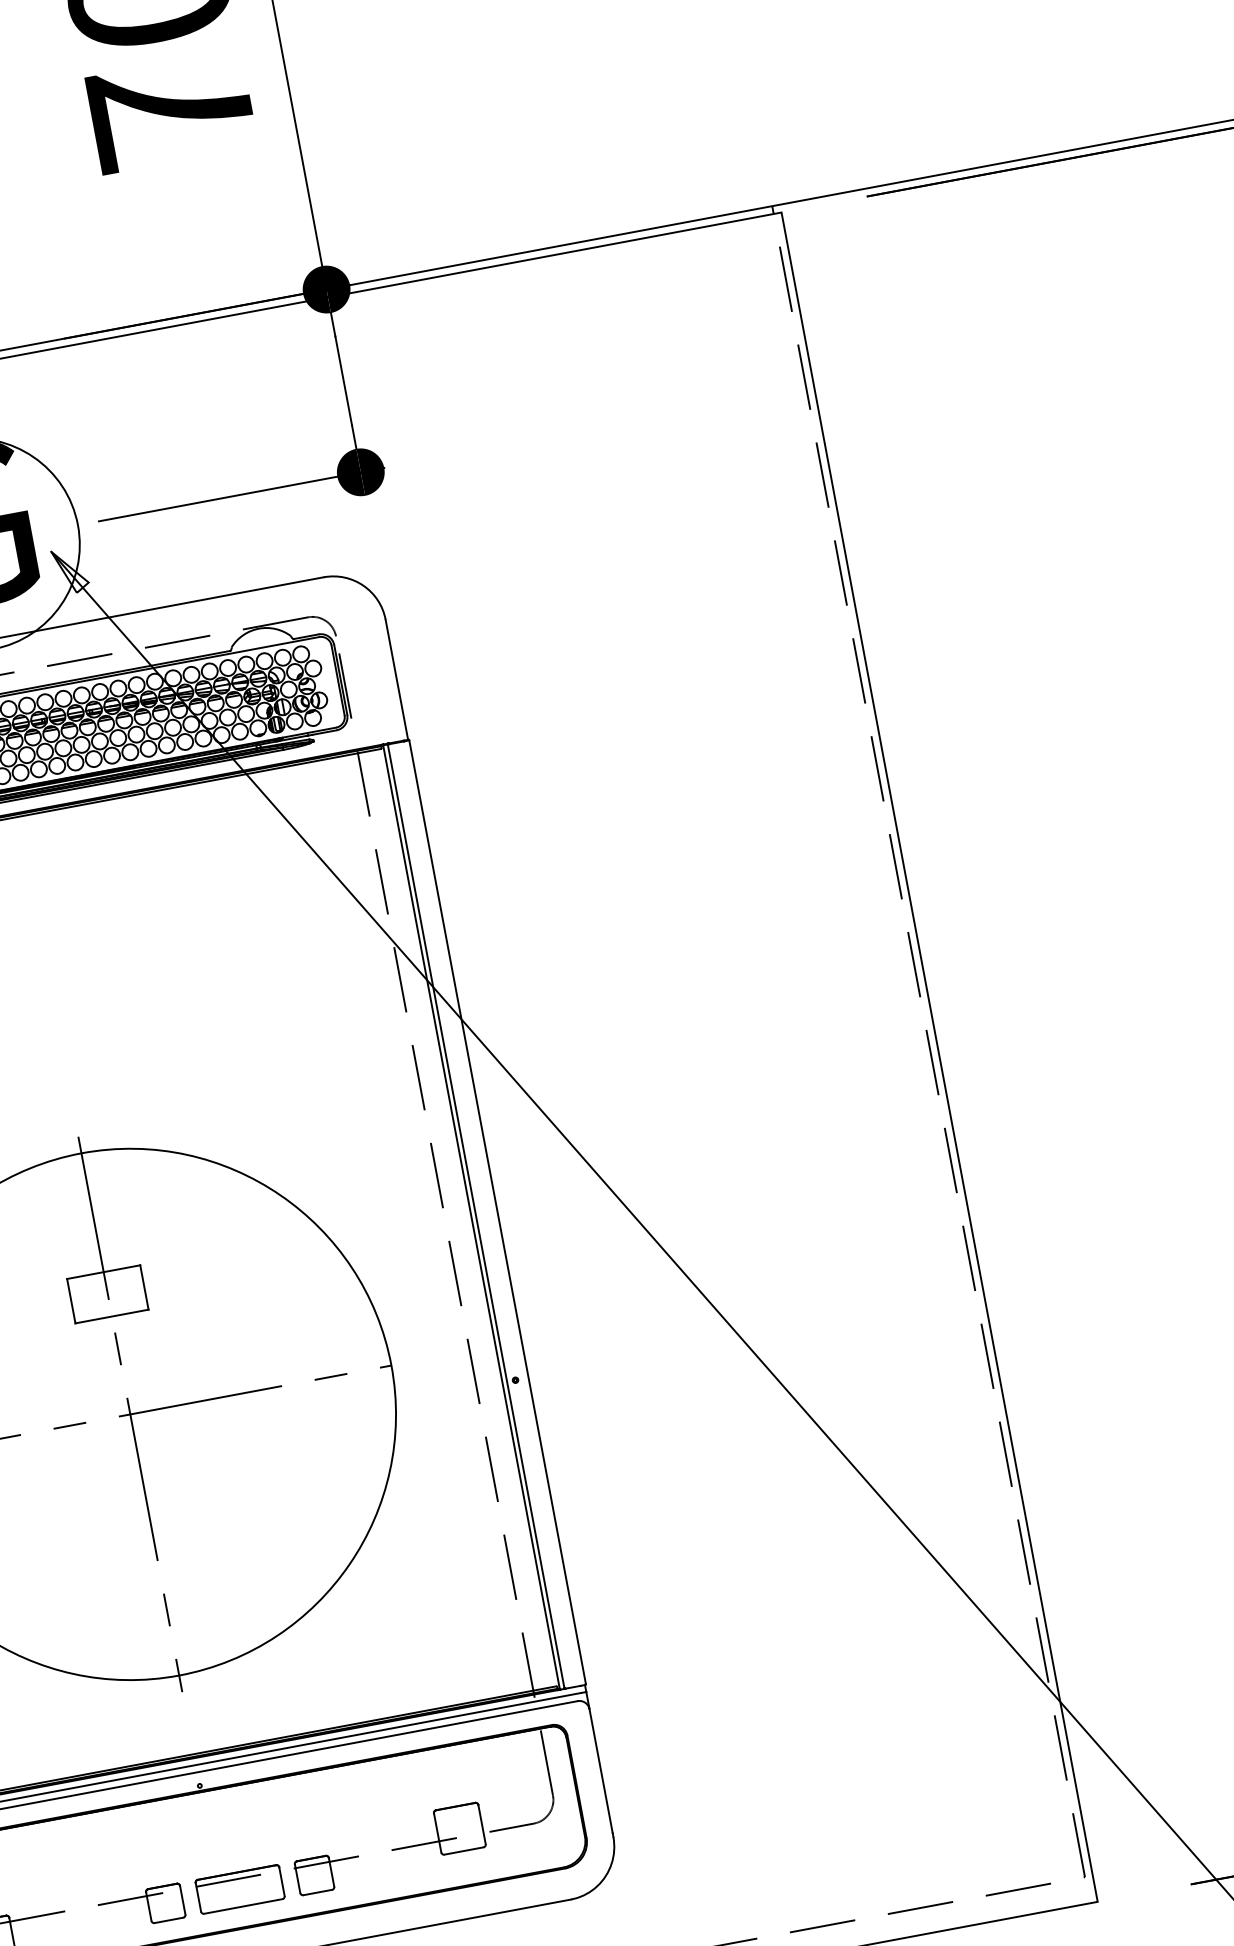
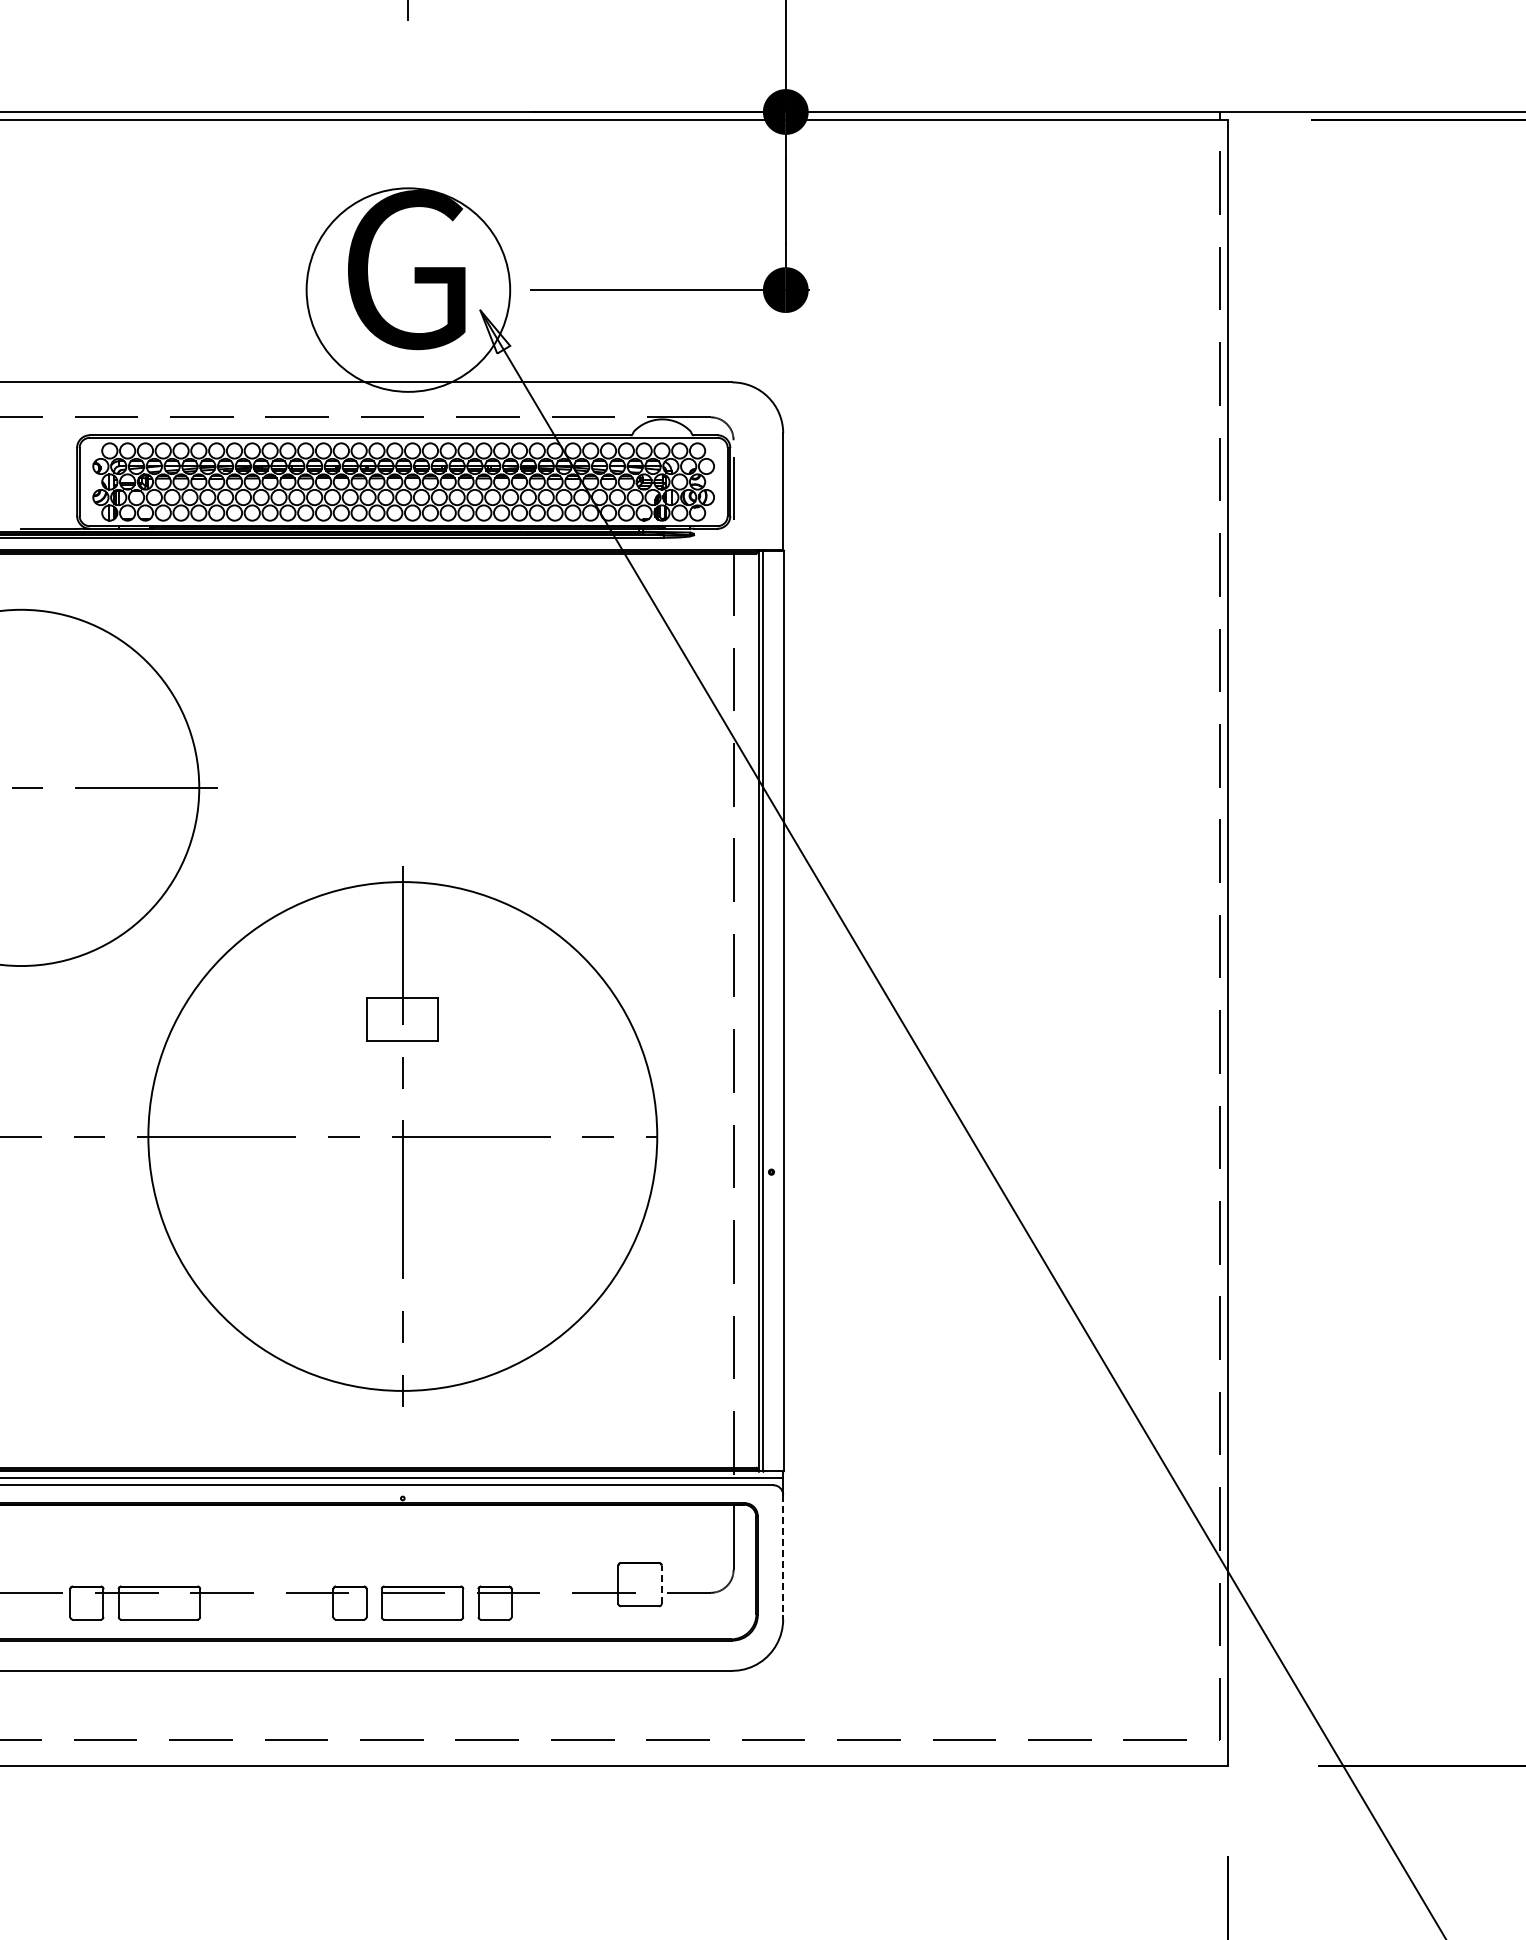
line: (601, 1771) -> (783, 1555), solid -> dashed
line: (481, 1824) -> (661, 1584), solid -> dashed

